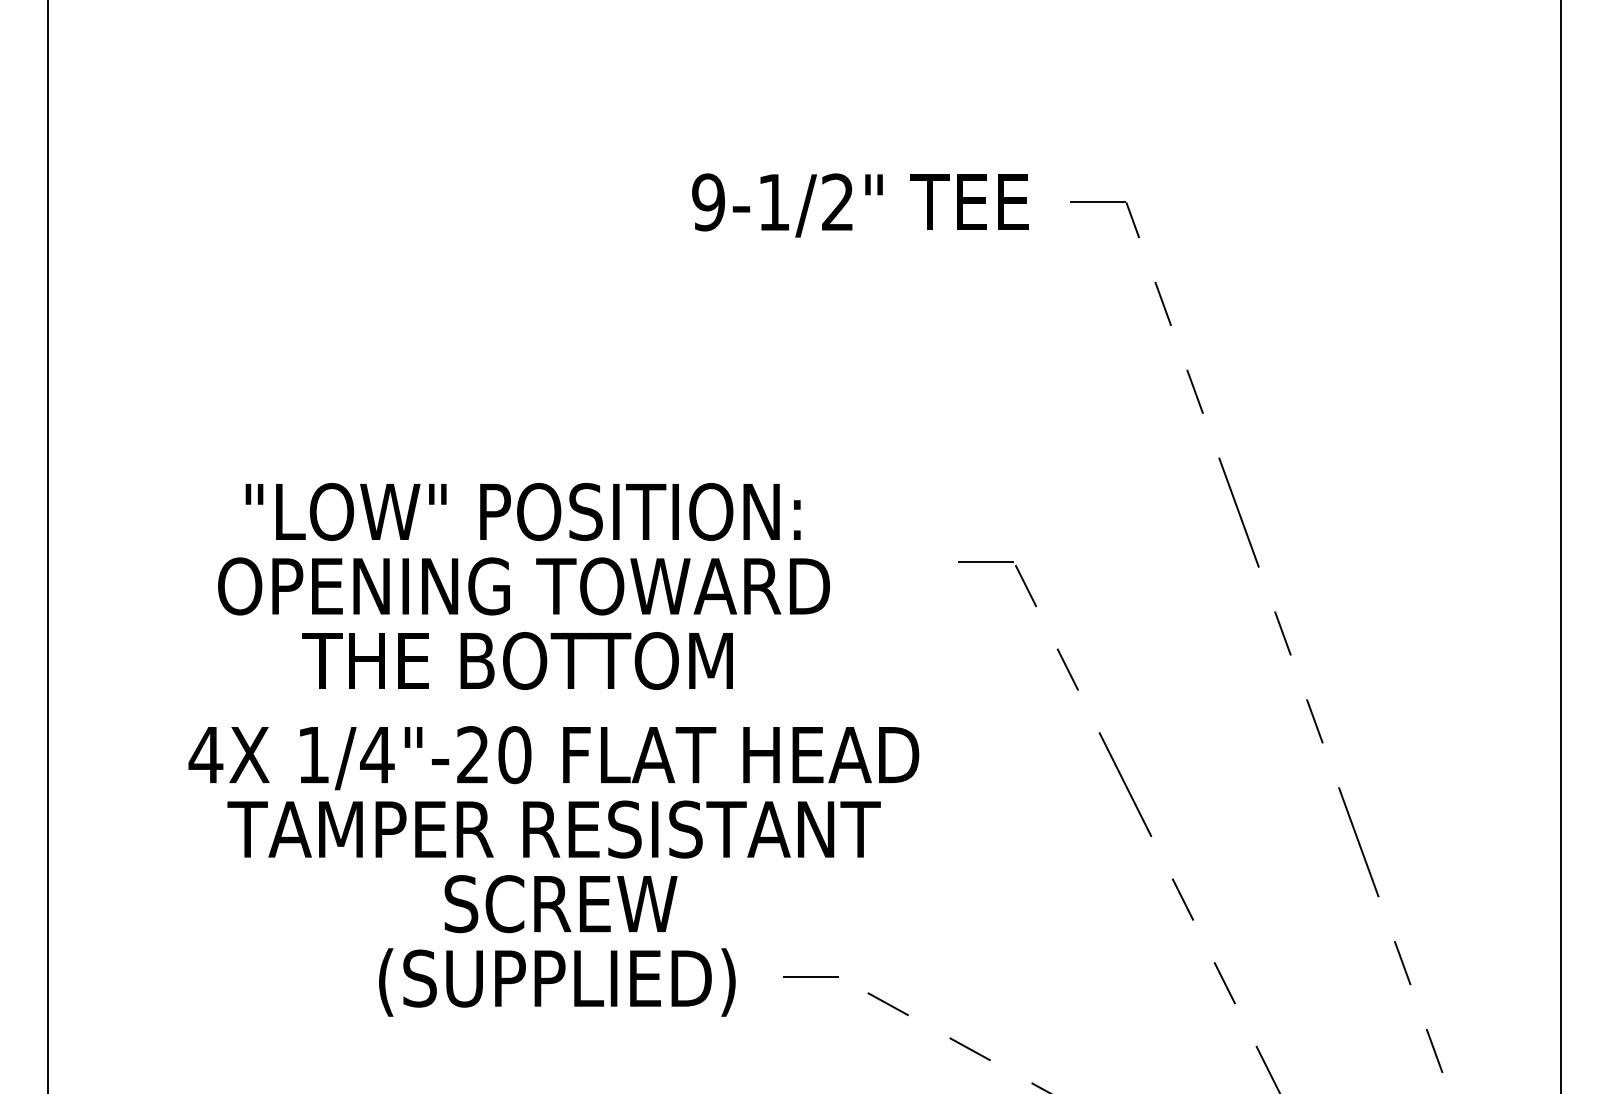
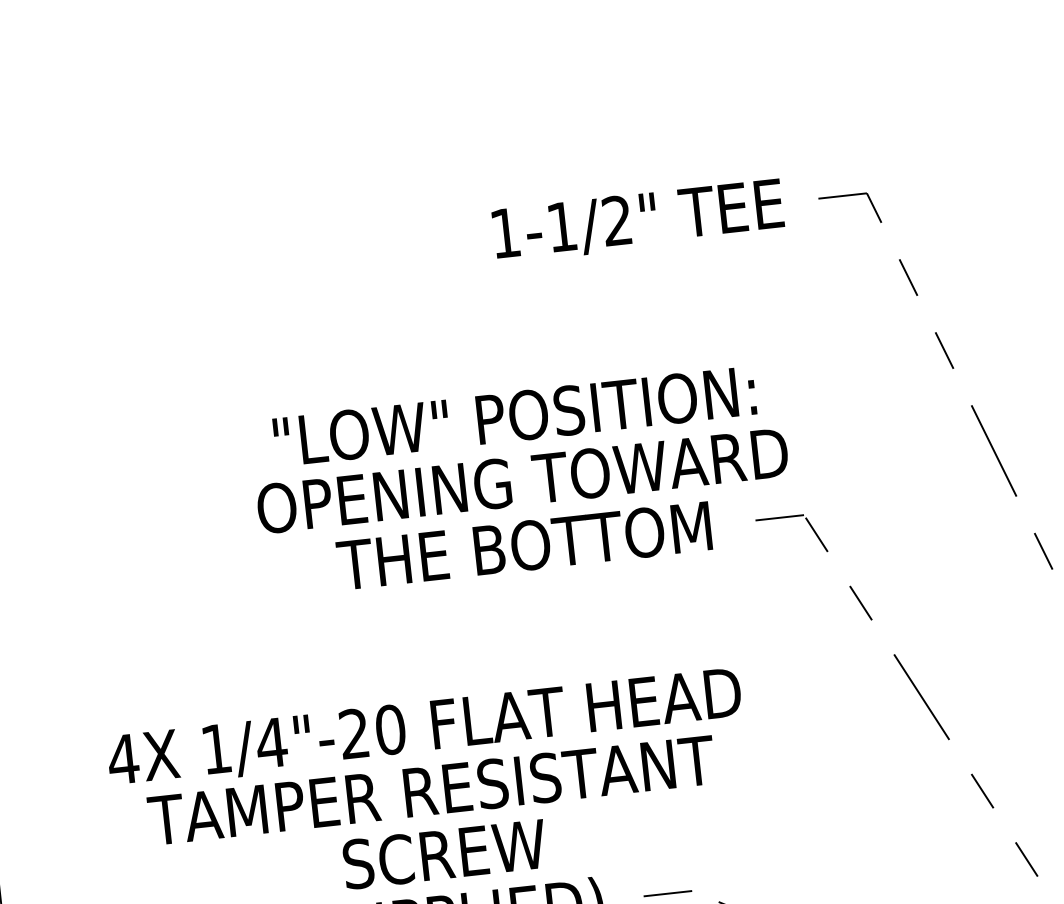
text: (708, 202) -> (505, 233), 9-1/2" -> 1-1/2"
text: (523, 586) -> (522, 481), moved

